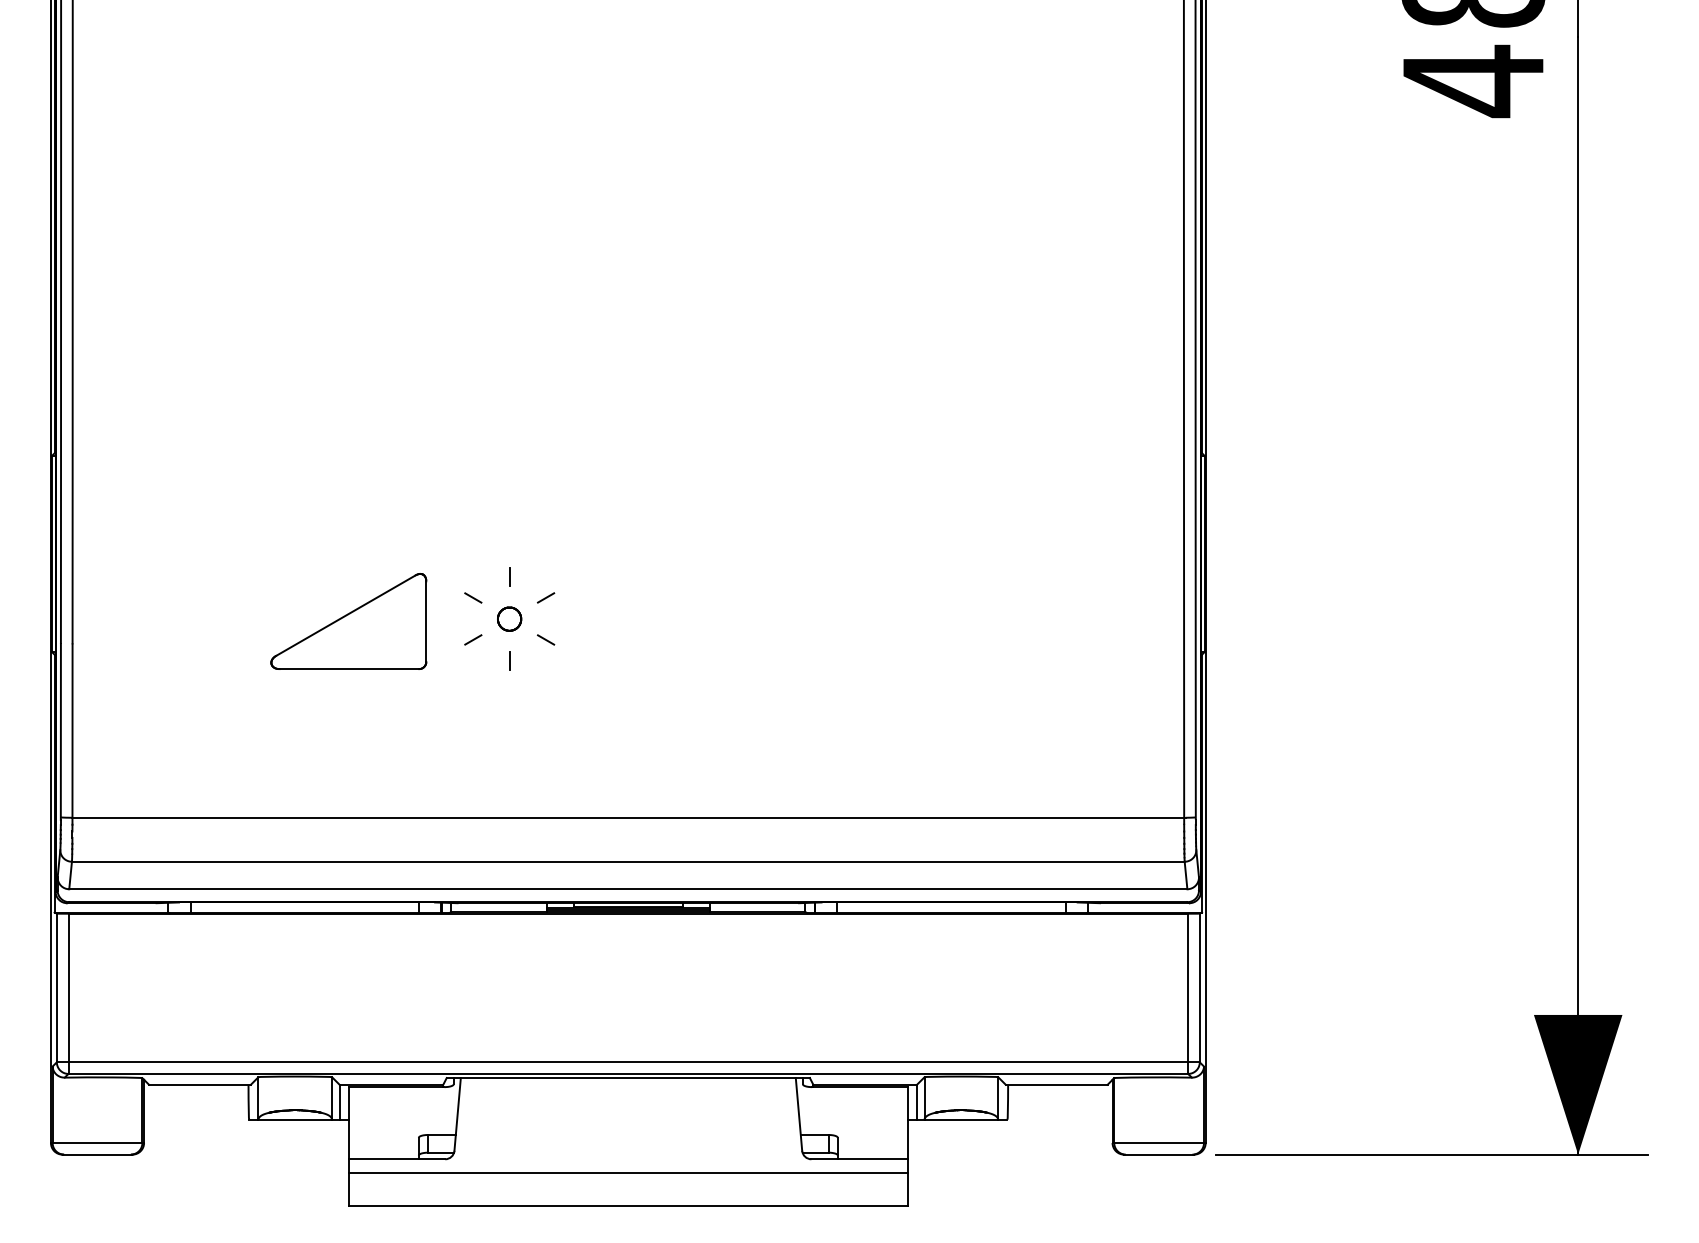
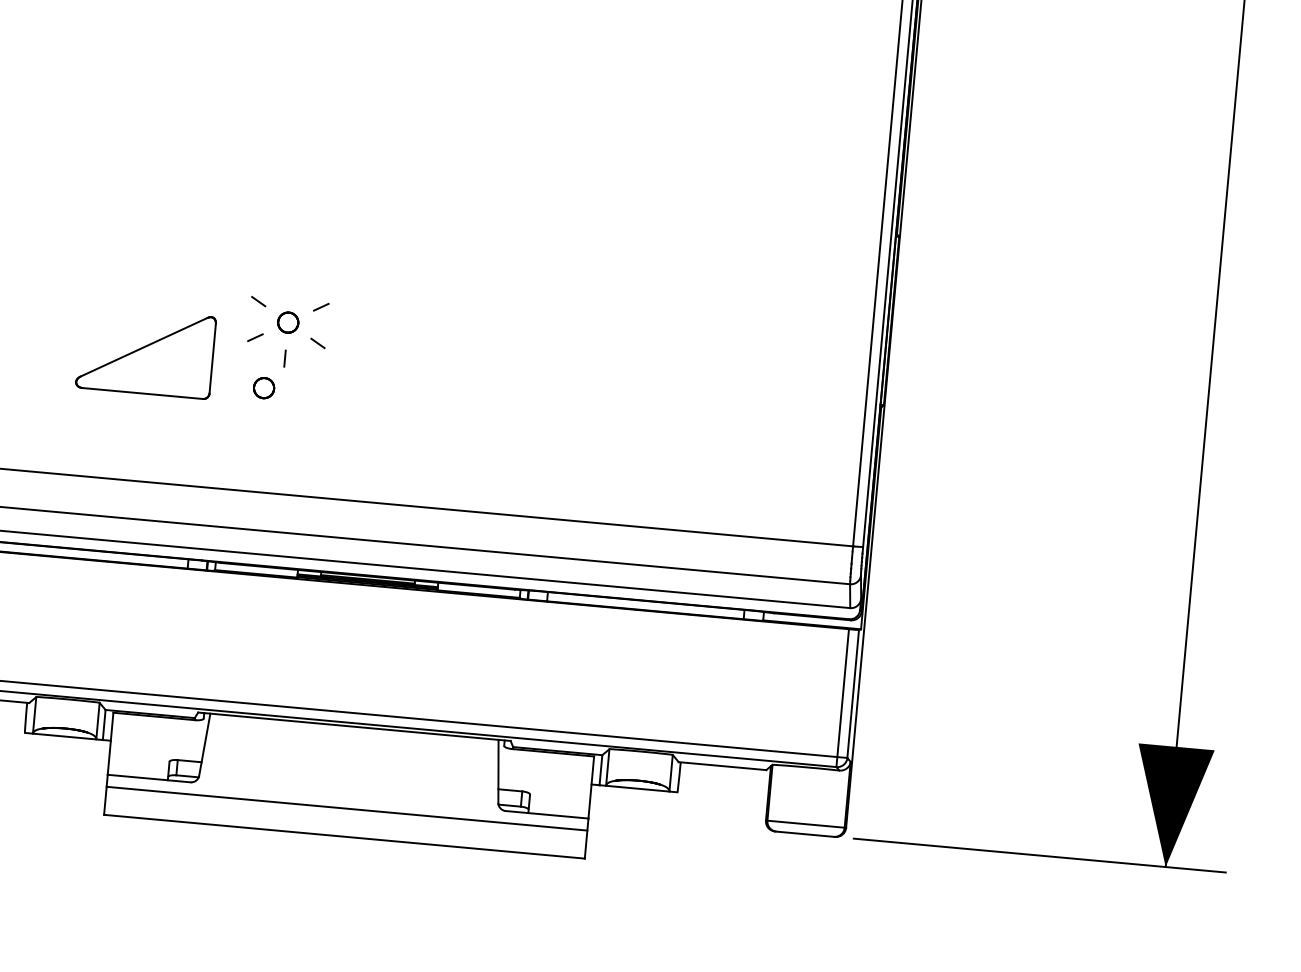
line: (509, 576) -> (291, 285), removed
part: (348, 621) -> (145, 352), moved
part: (488, 696) -> (264, 387), added

